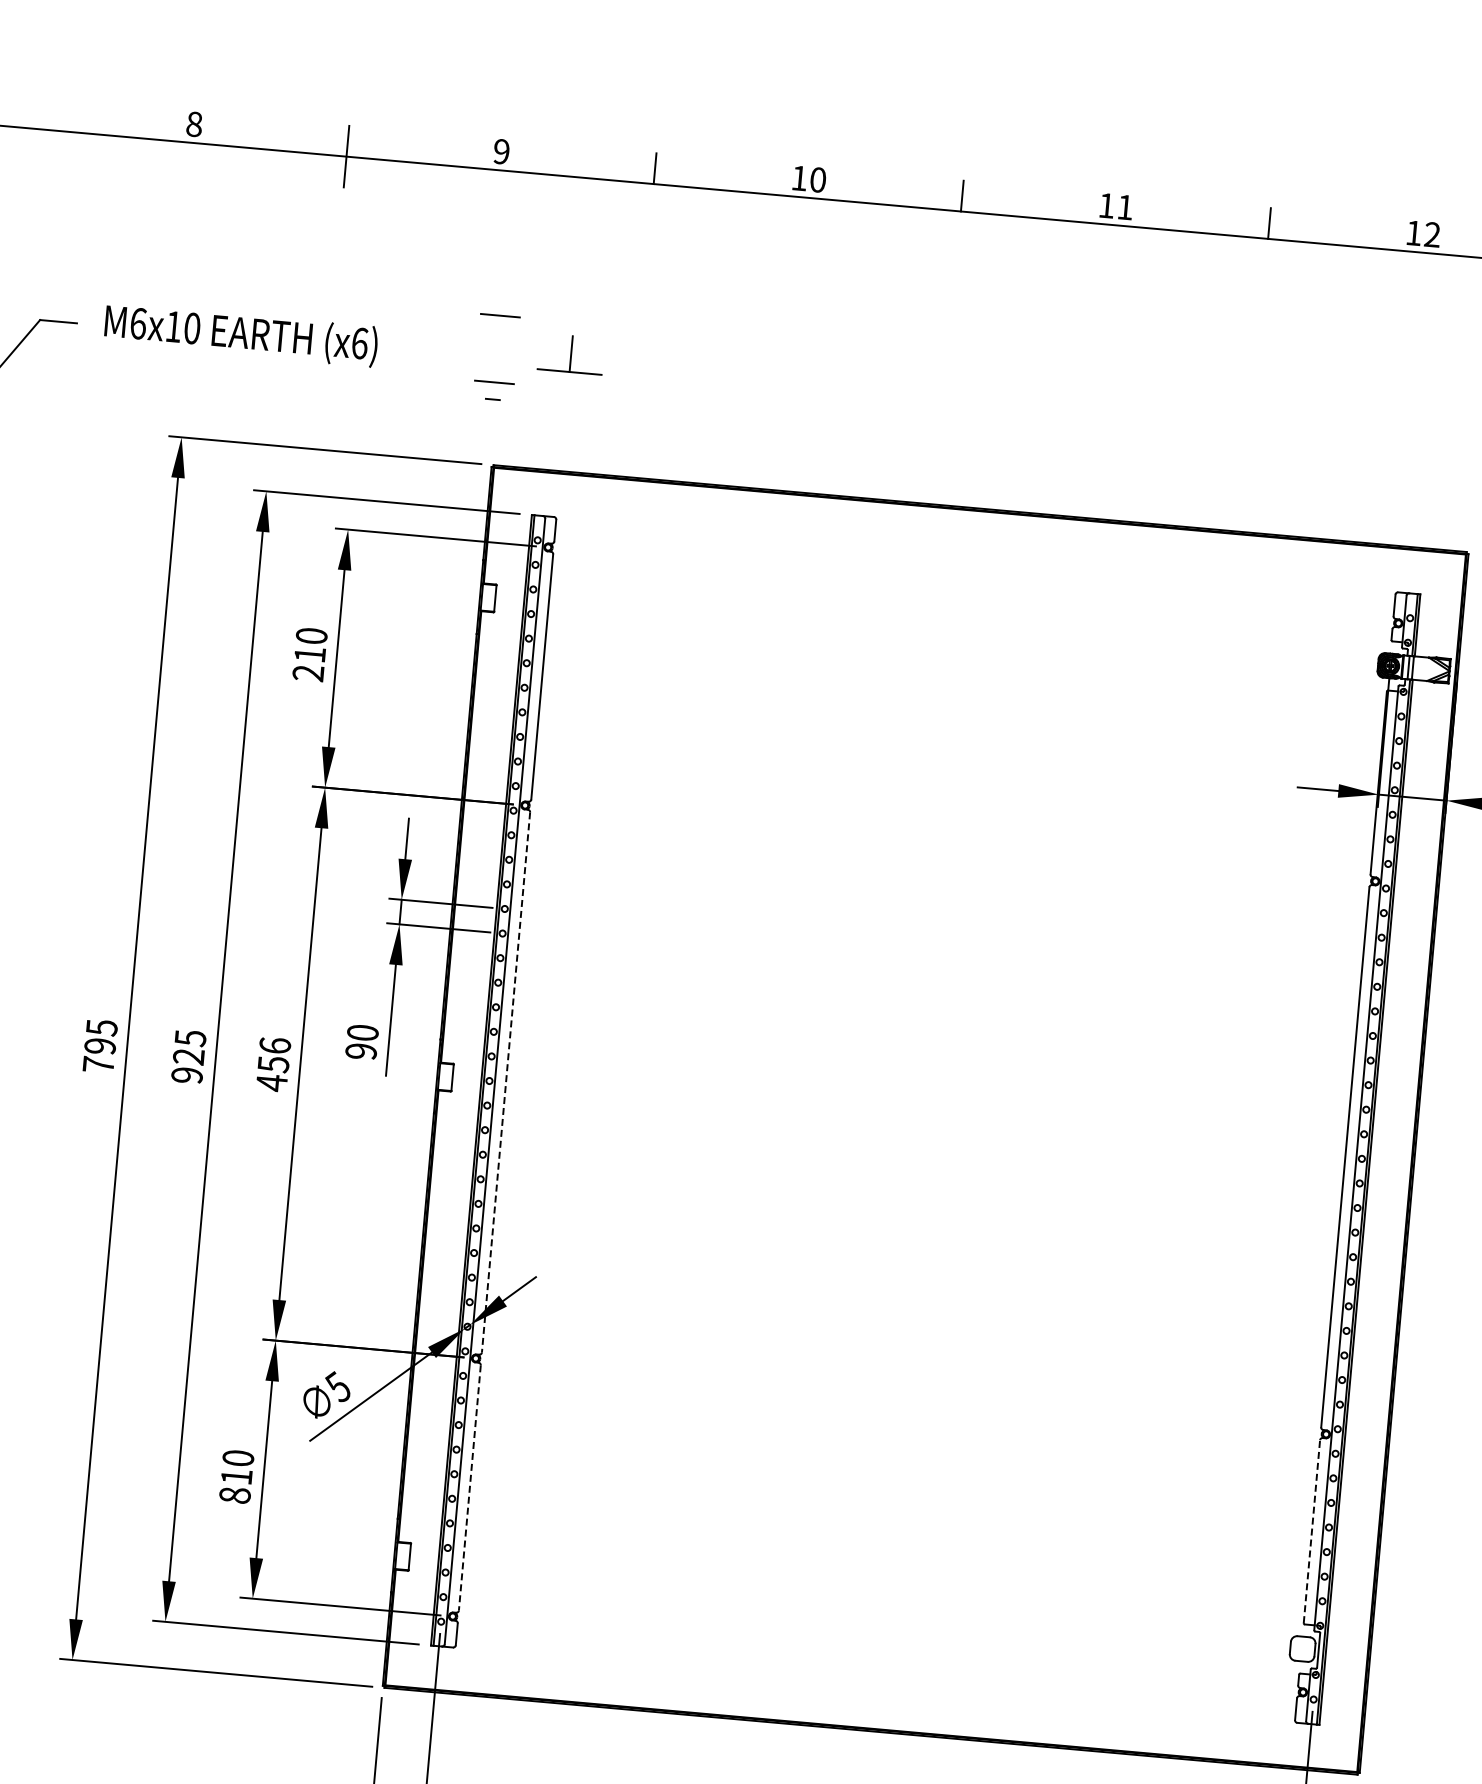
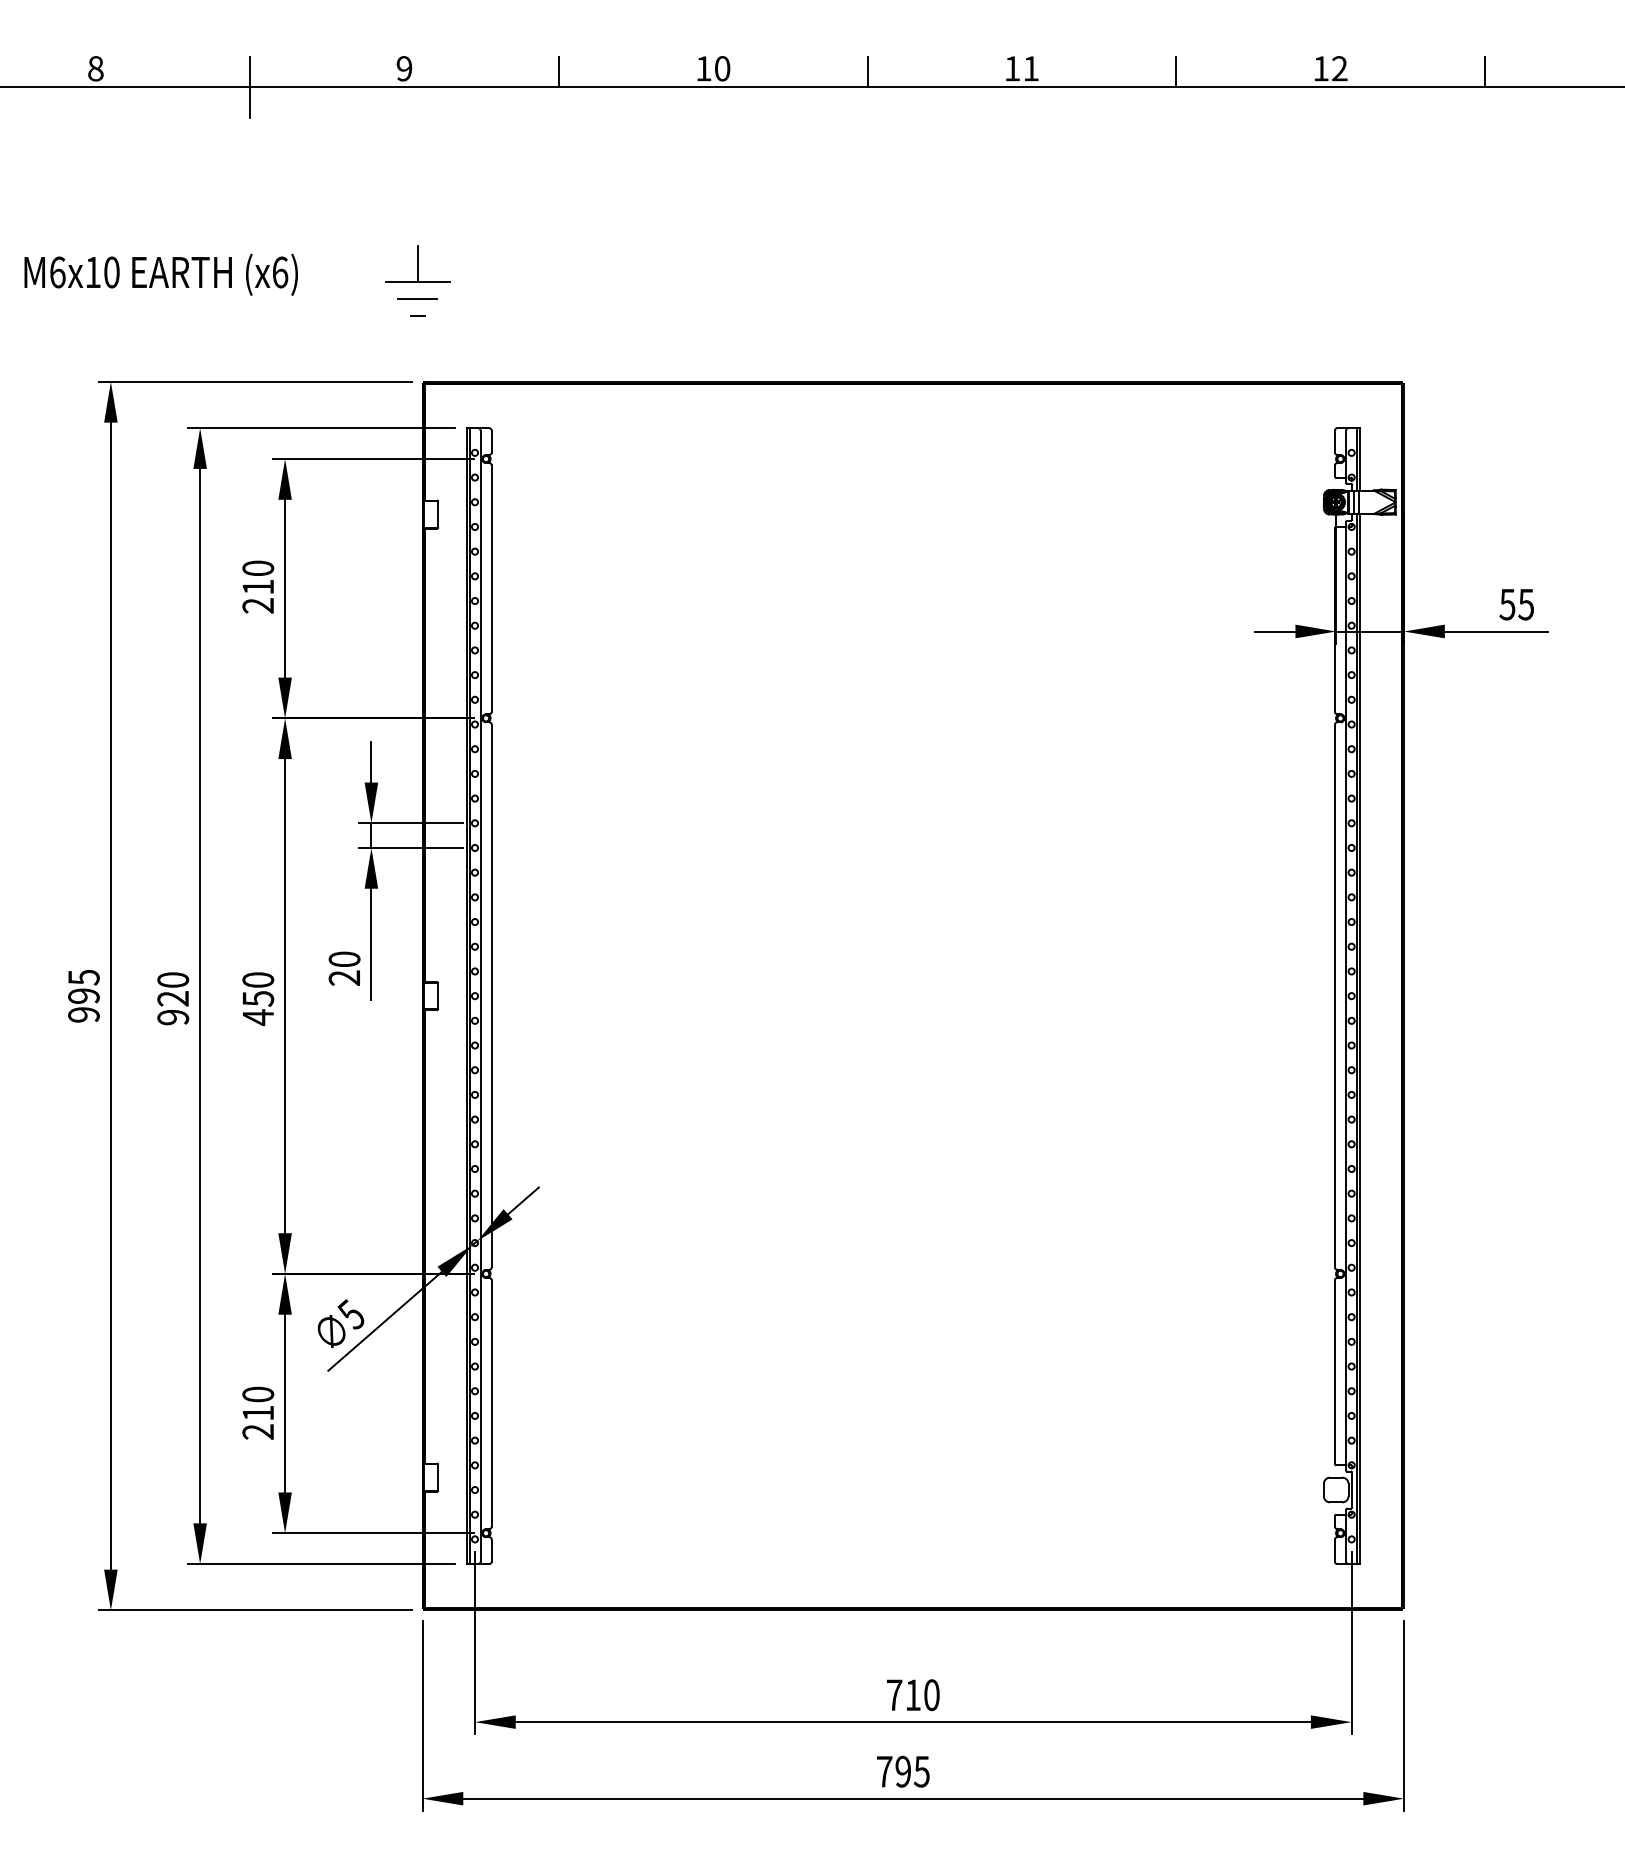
line: (500, 314) -> (417, 231), removed
part: (570, 353) -> (417, 263), moved
text: (190, 1038) -> (173, 980), 925 -> 920
text: (275, 1045) -> (258, 979), 456 -> 450
text: (361, 1050) -> (344, 977), 90 -> 20
text: (98, 1064) -> (83, 1014), 795 -> 995
line: (505, 1082) -> (491, 996), dashed -> solid
line: (469, 1488) -> (491, 1404), dashed -> solid
text: (235, 1495) -> (258, 1431), 810 -> 210
line: (1311, 1531) -> (1334, 1372), dashed -> solid

